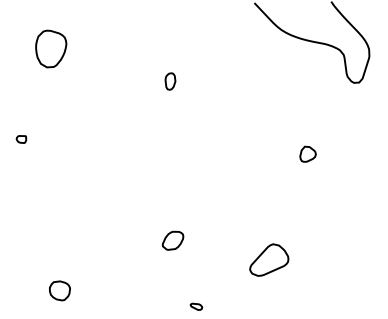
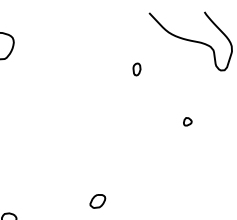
part: (170, 81) -> (137, 69), moved
part: (307, 153) -> (187, 121), size x0.7
part: (172, 240) -> (97, 201), moved
part: (269, 259) -> (160, 197), removed

